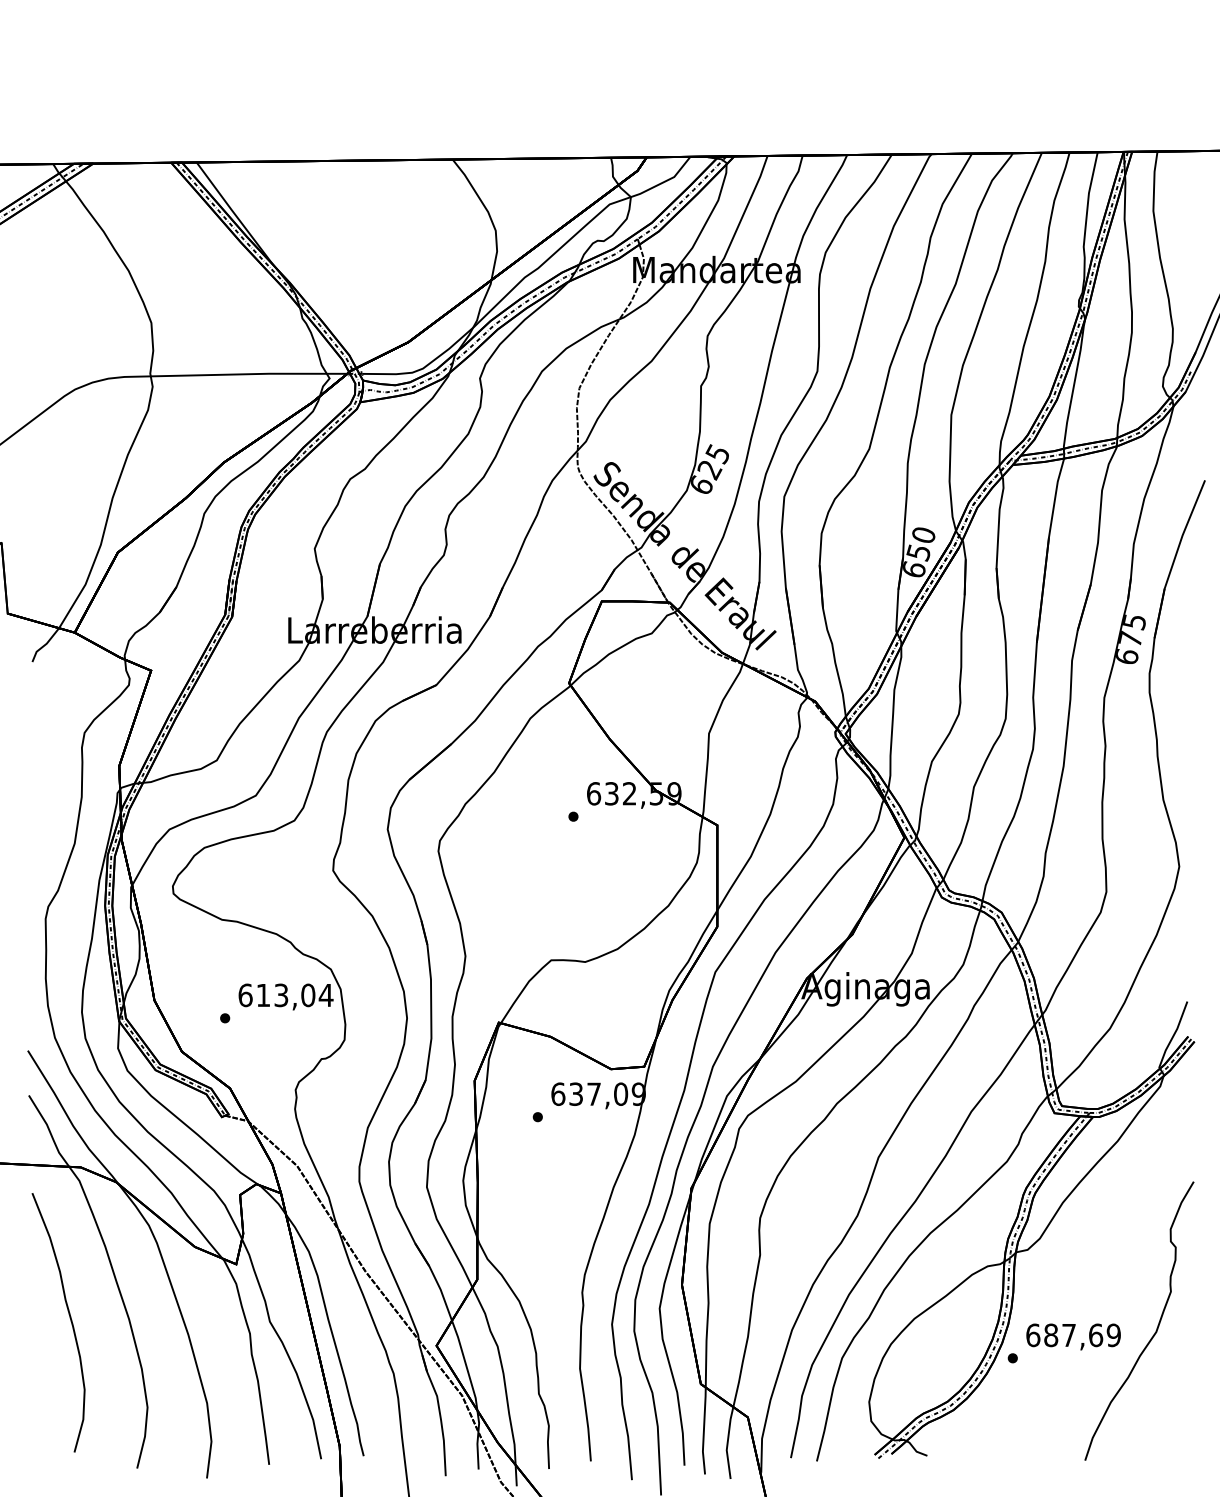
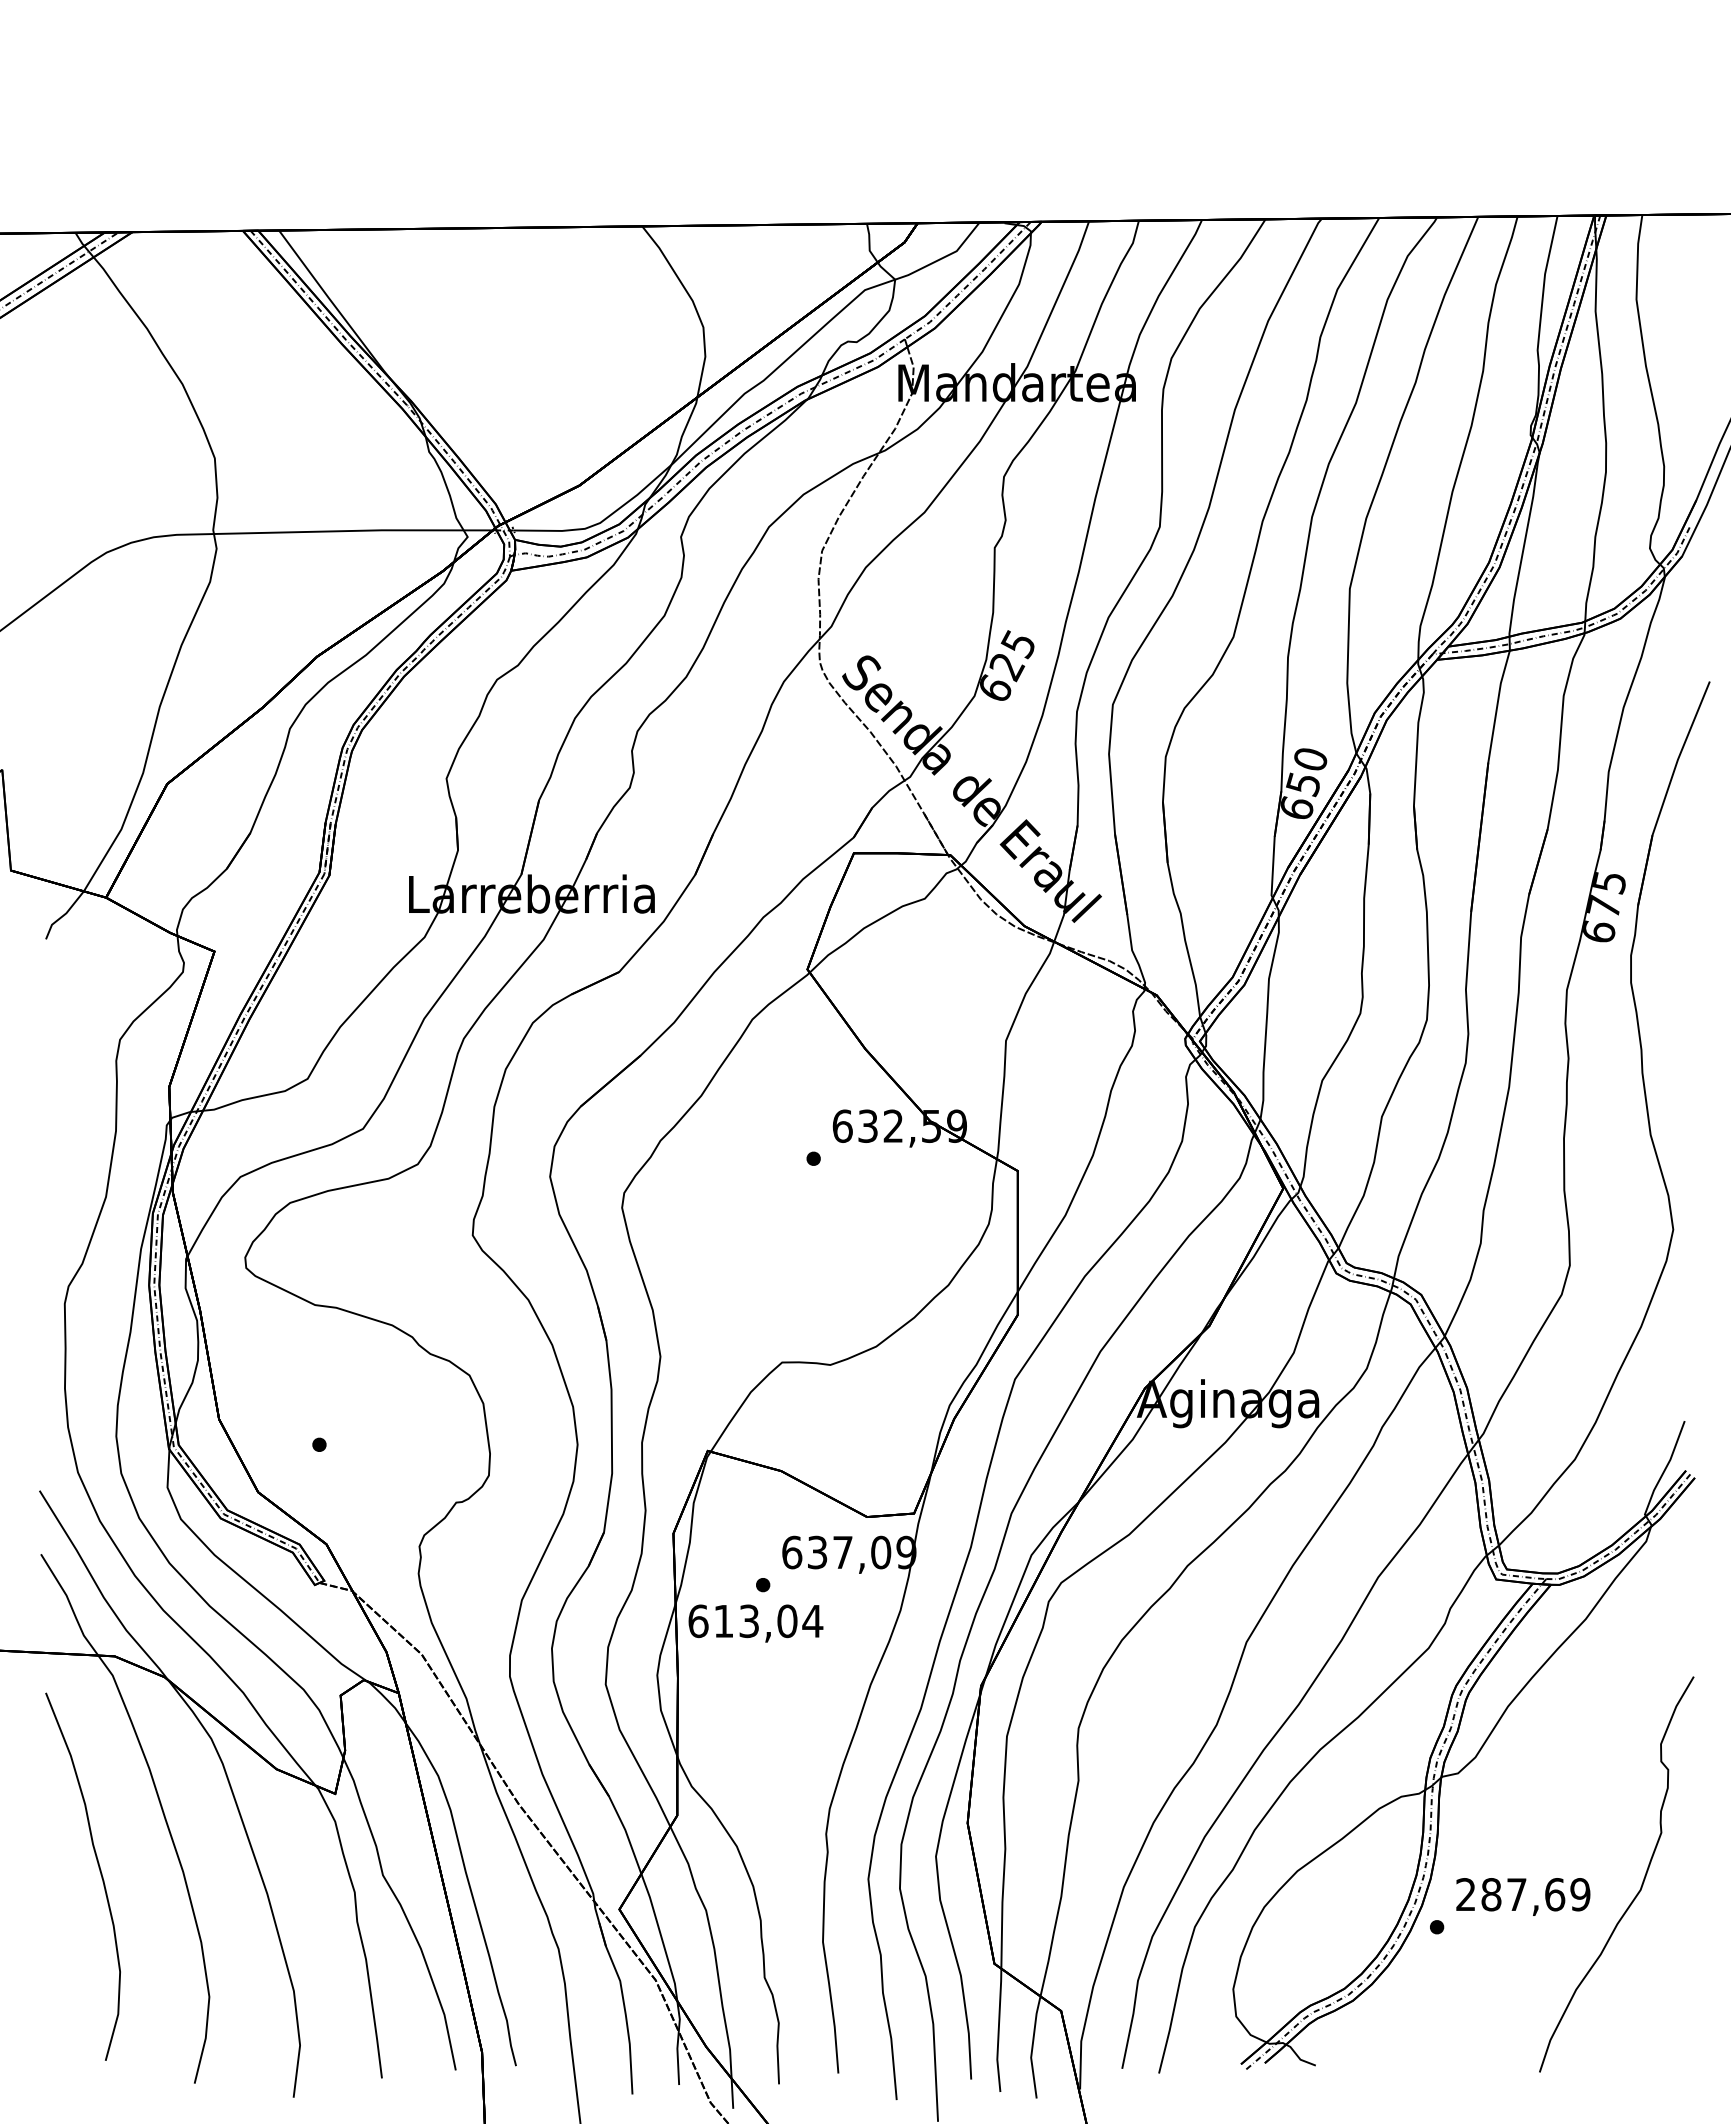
text: (285, 996) -> (755, 1623), moved
text: (1033, 1335) -> (1466, 1894), 687,69 -> 287,69

